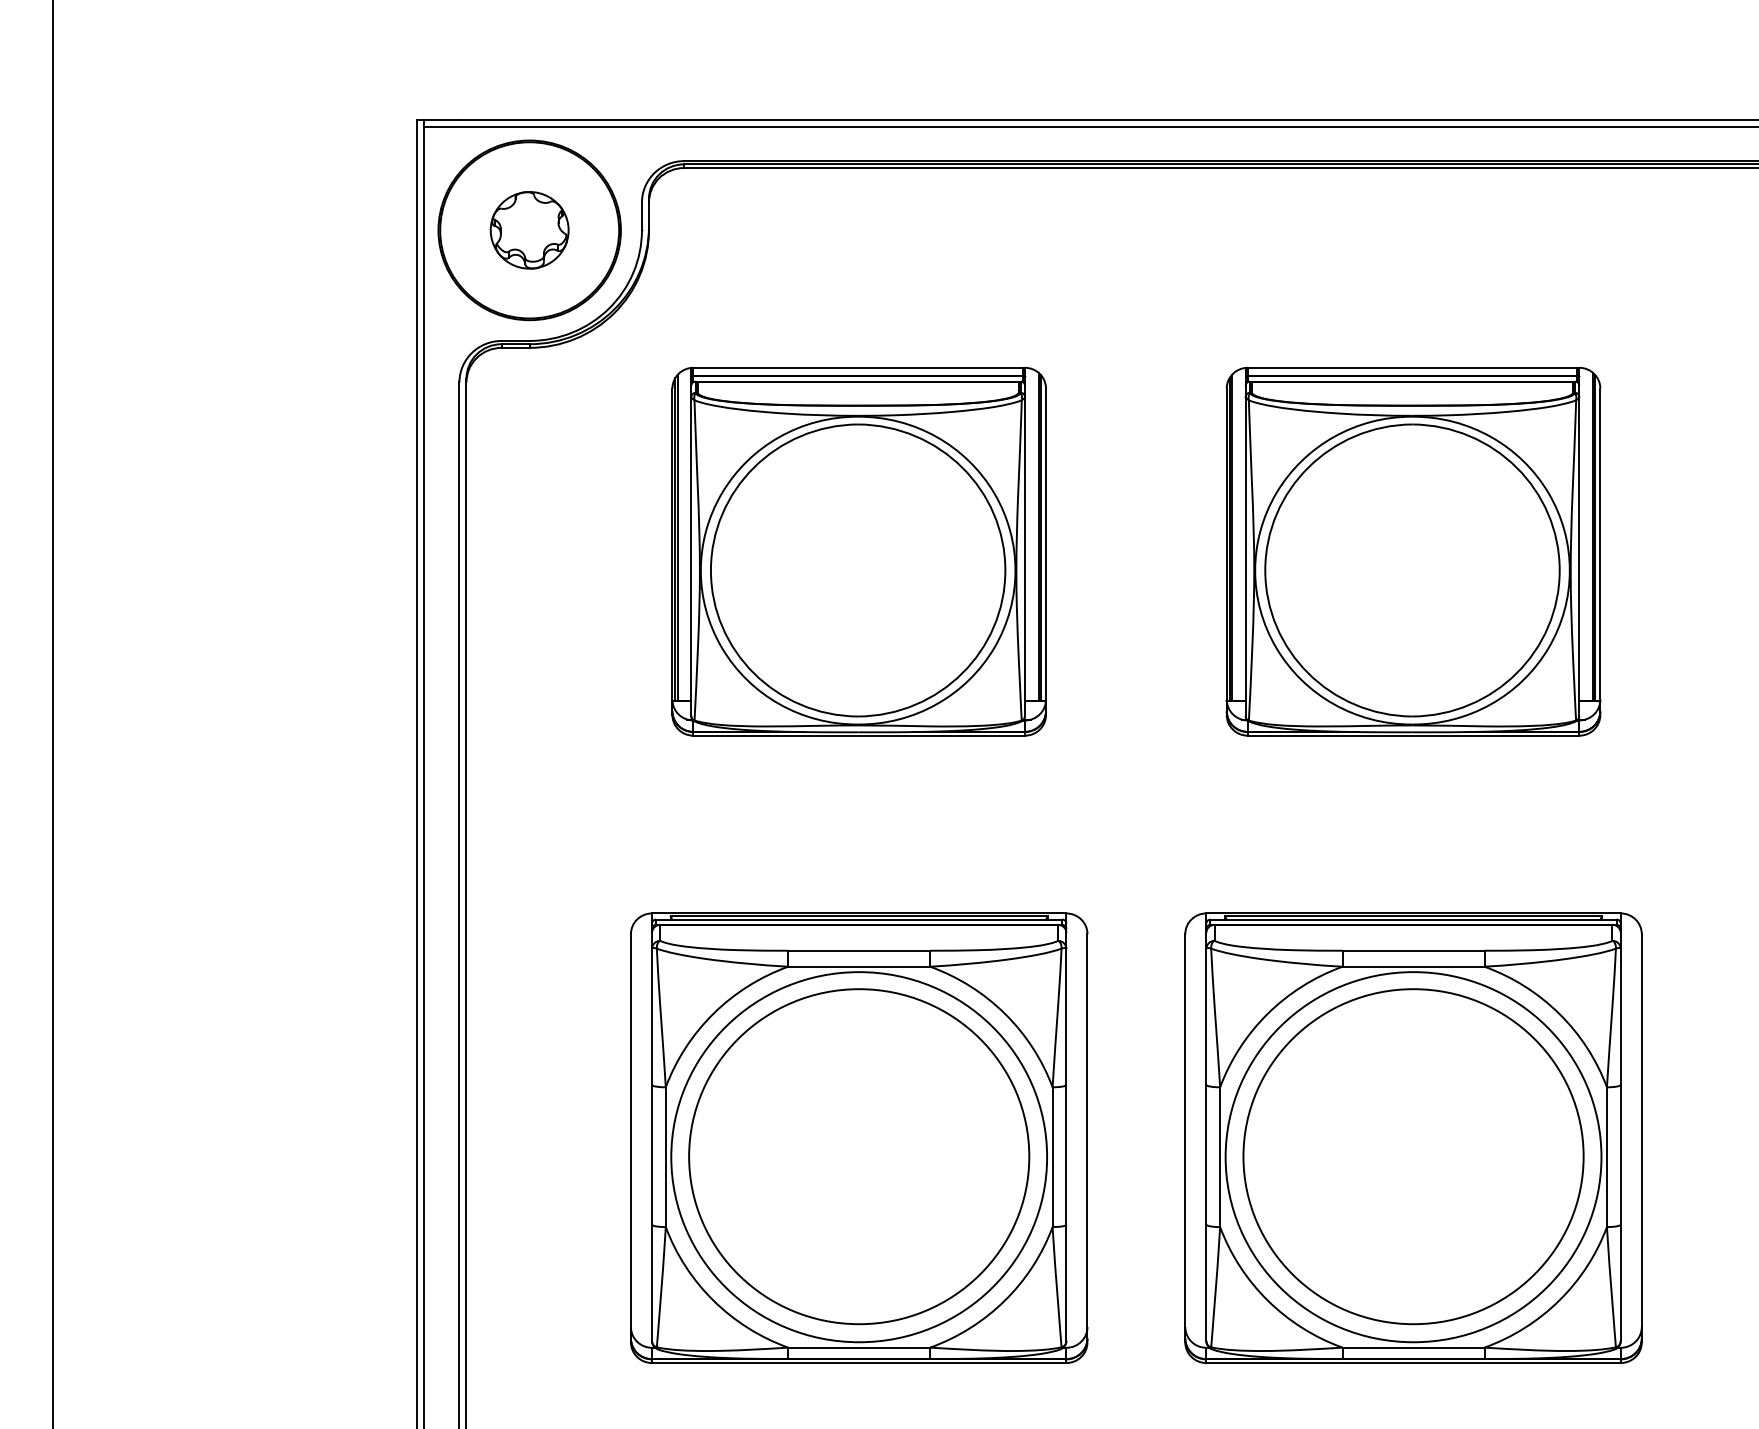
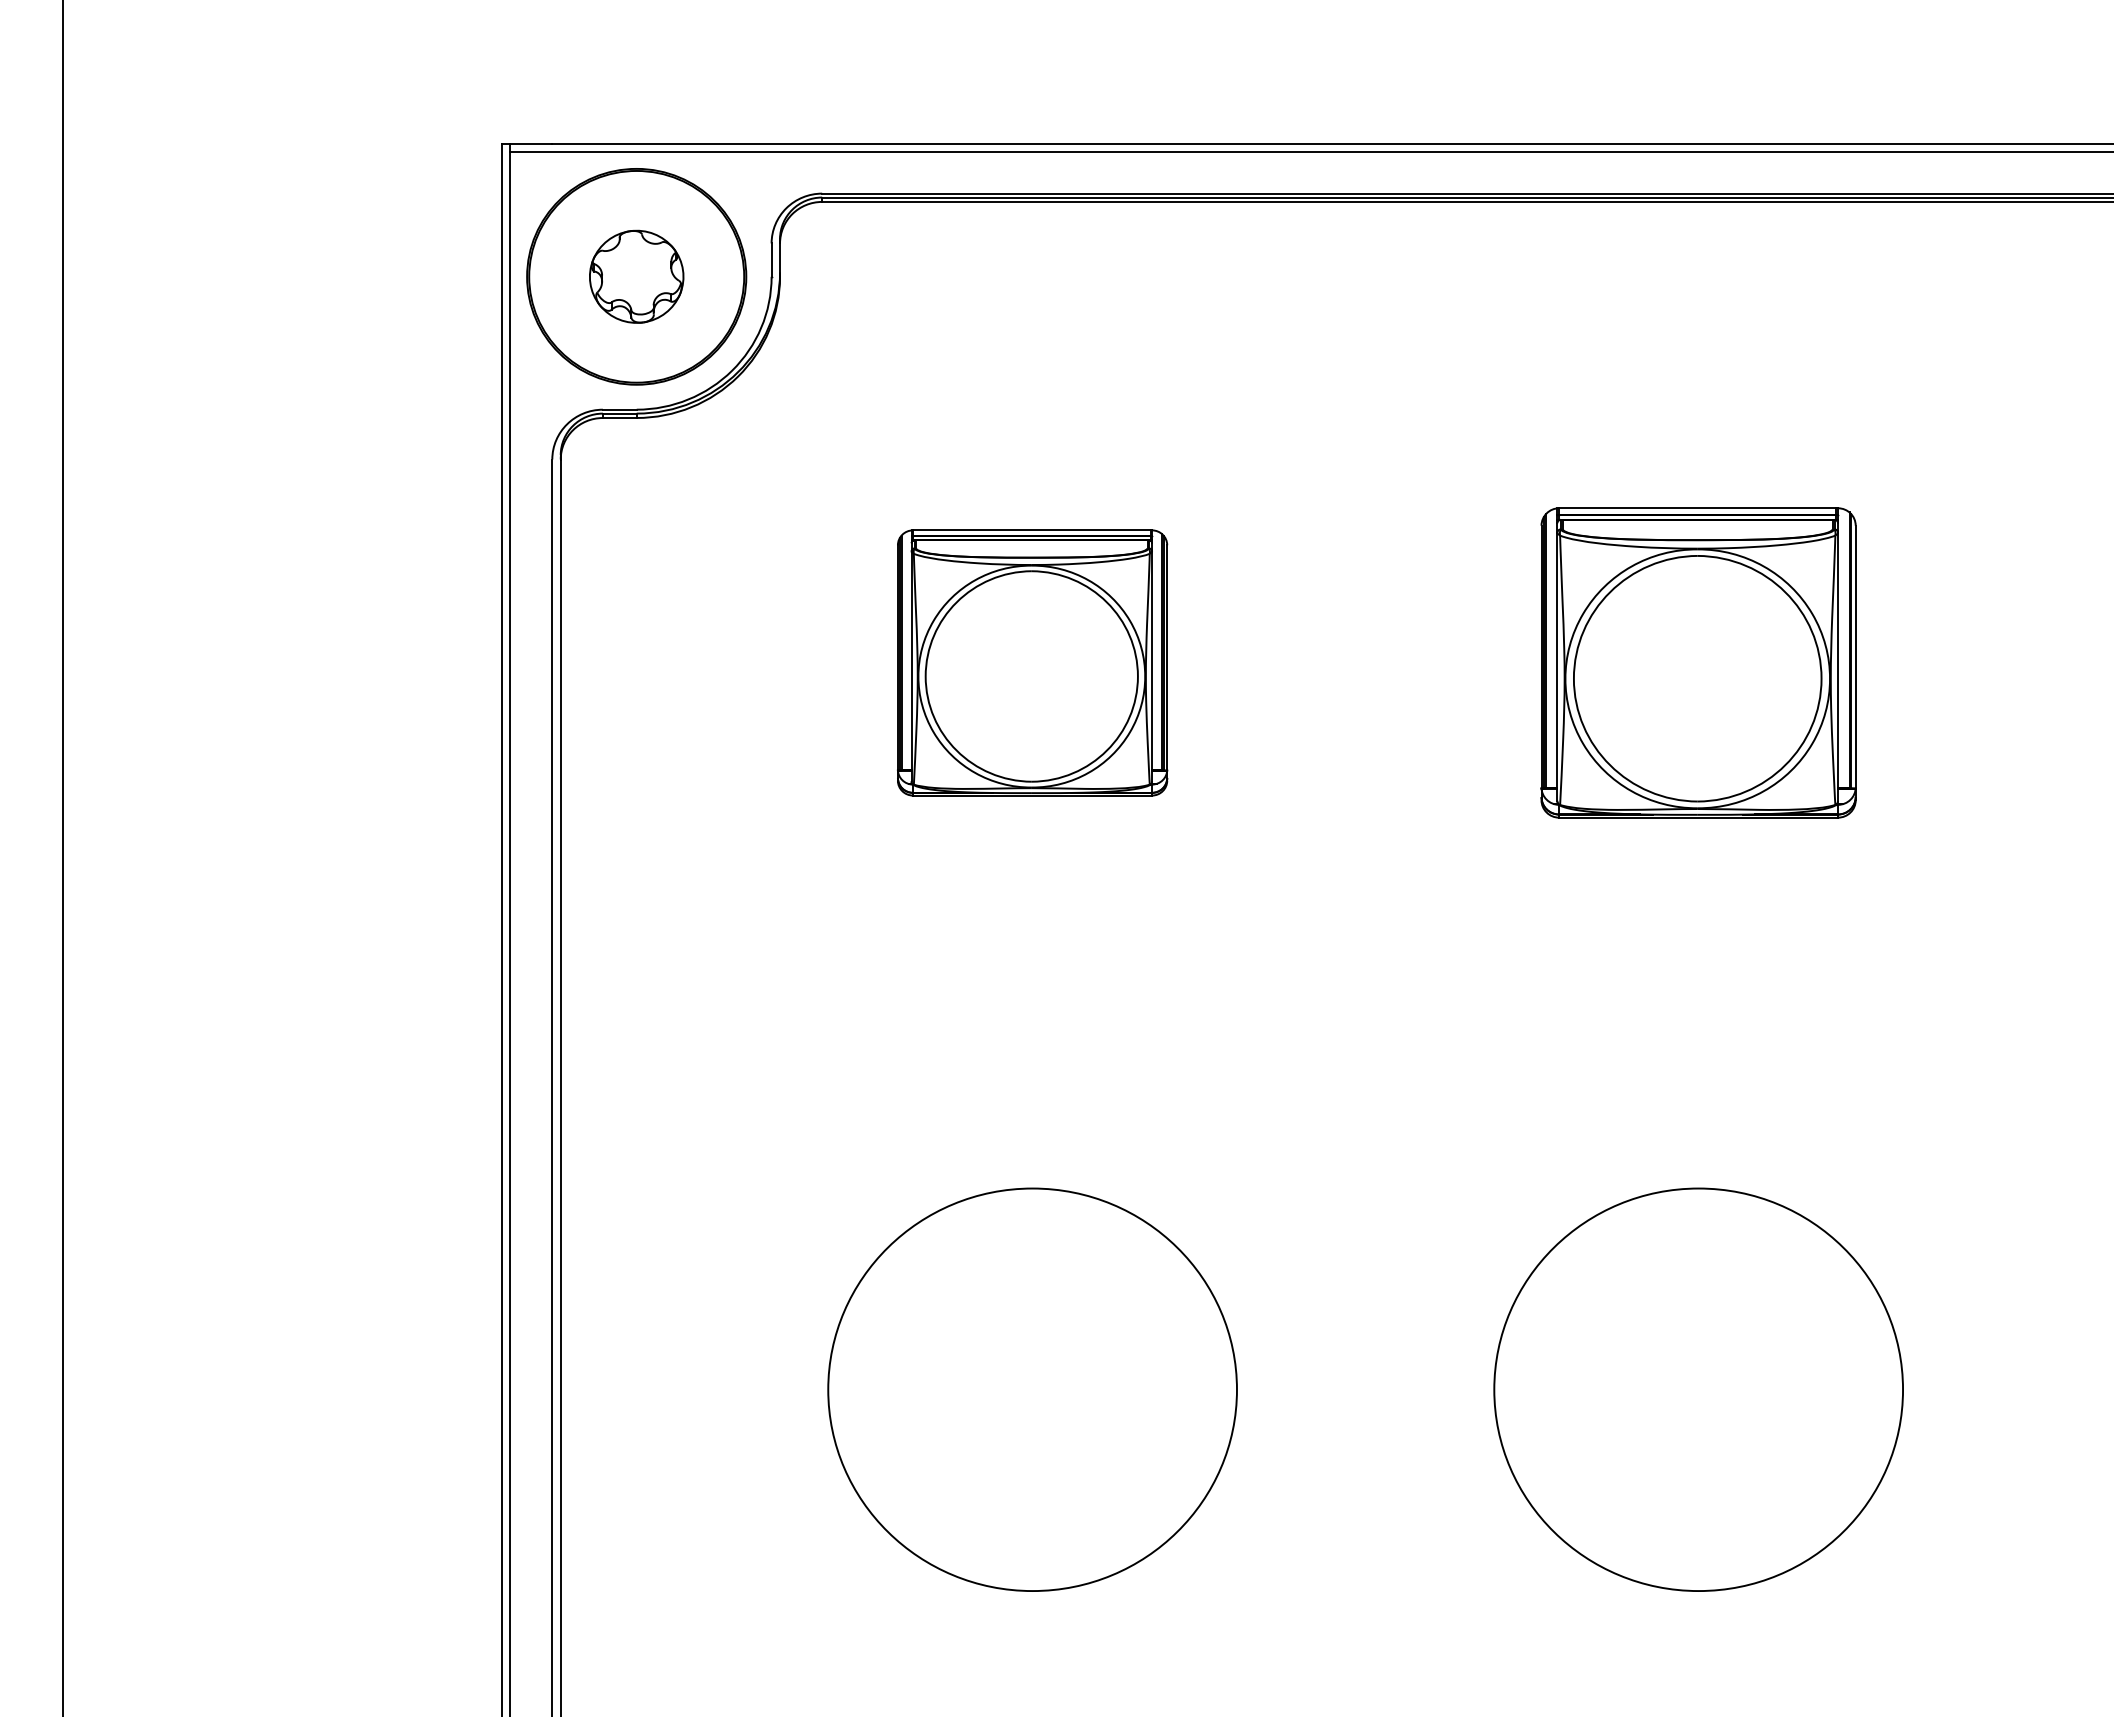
part: (859, 551) -> (1032, 662), size x0.6
part: (1413, 551) -> (1698, 662), size x0.7
part: (859, 1138) -> (1032, 1367), removed
part: (1413, 1138) -> (1698, 1367), removed

